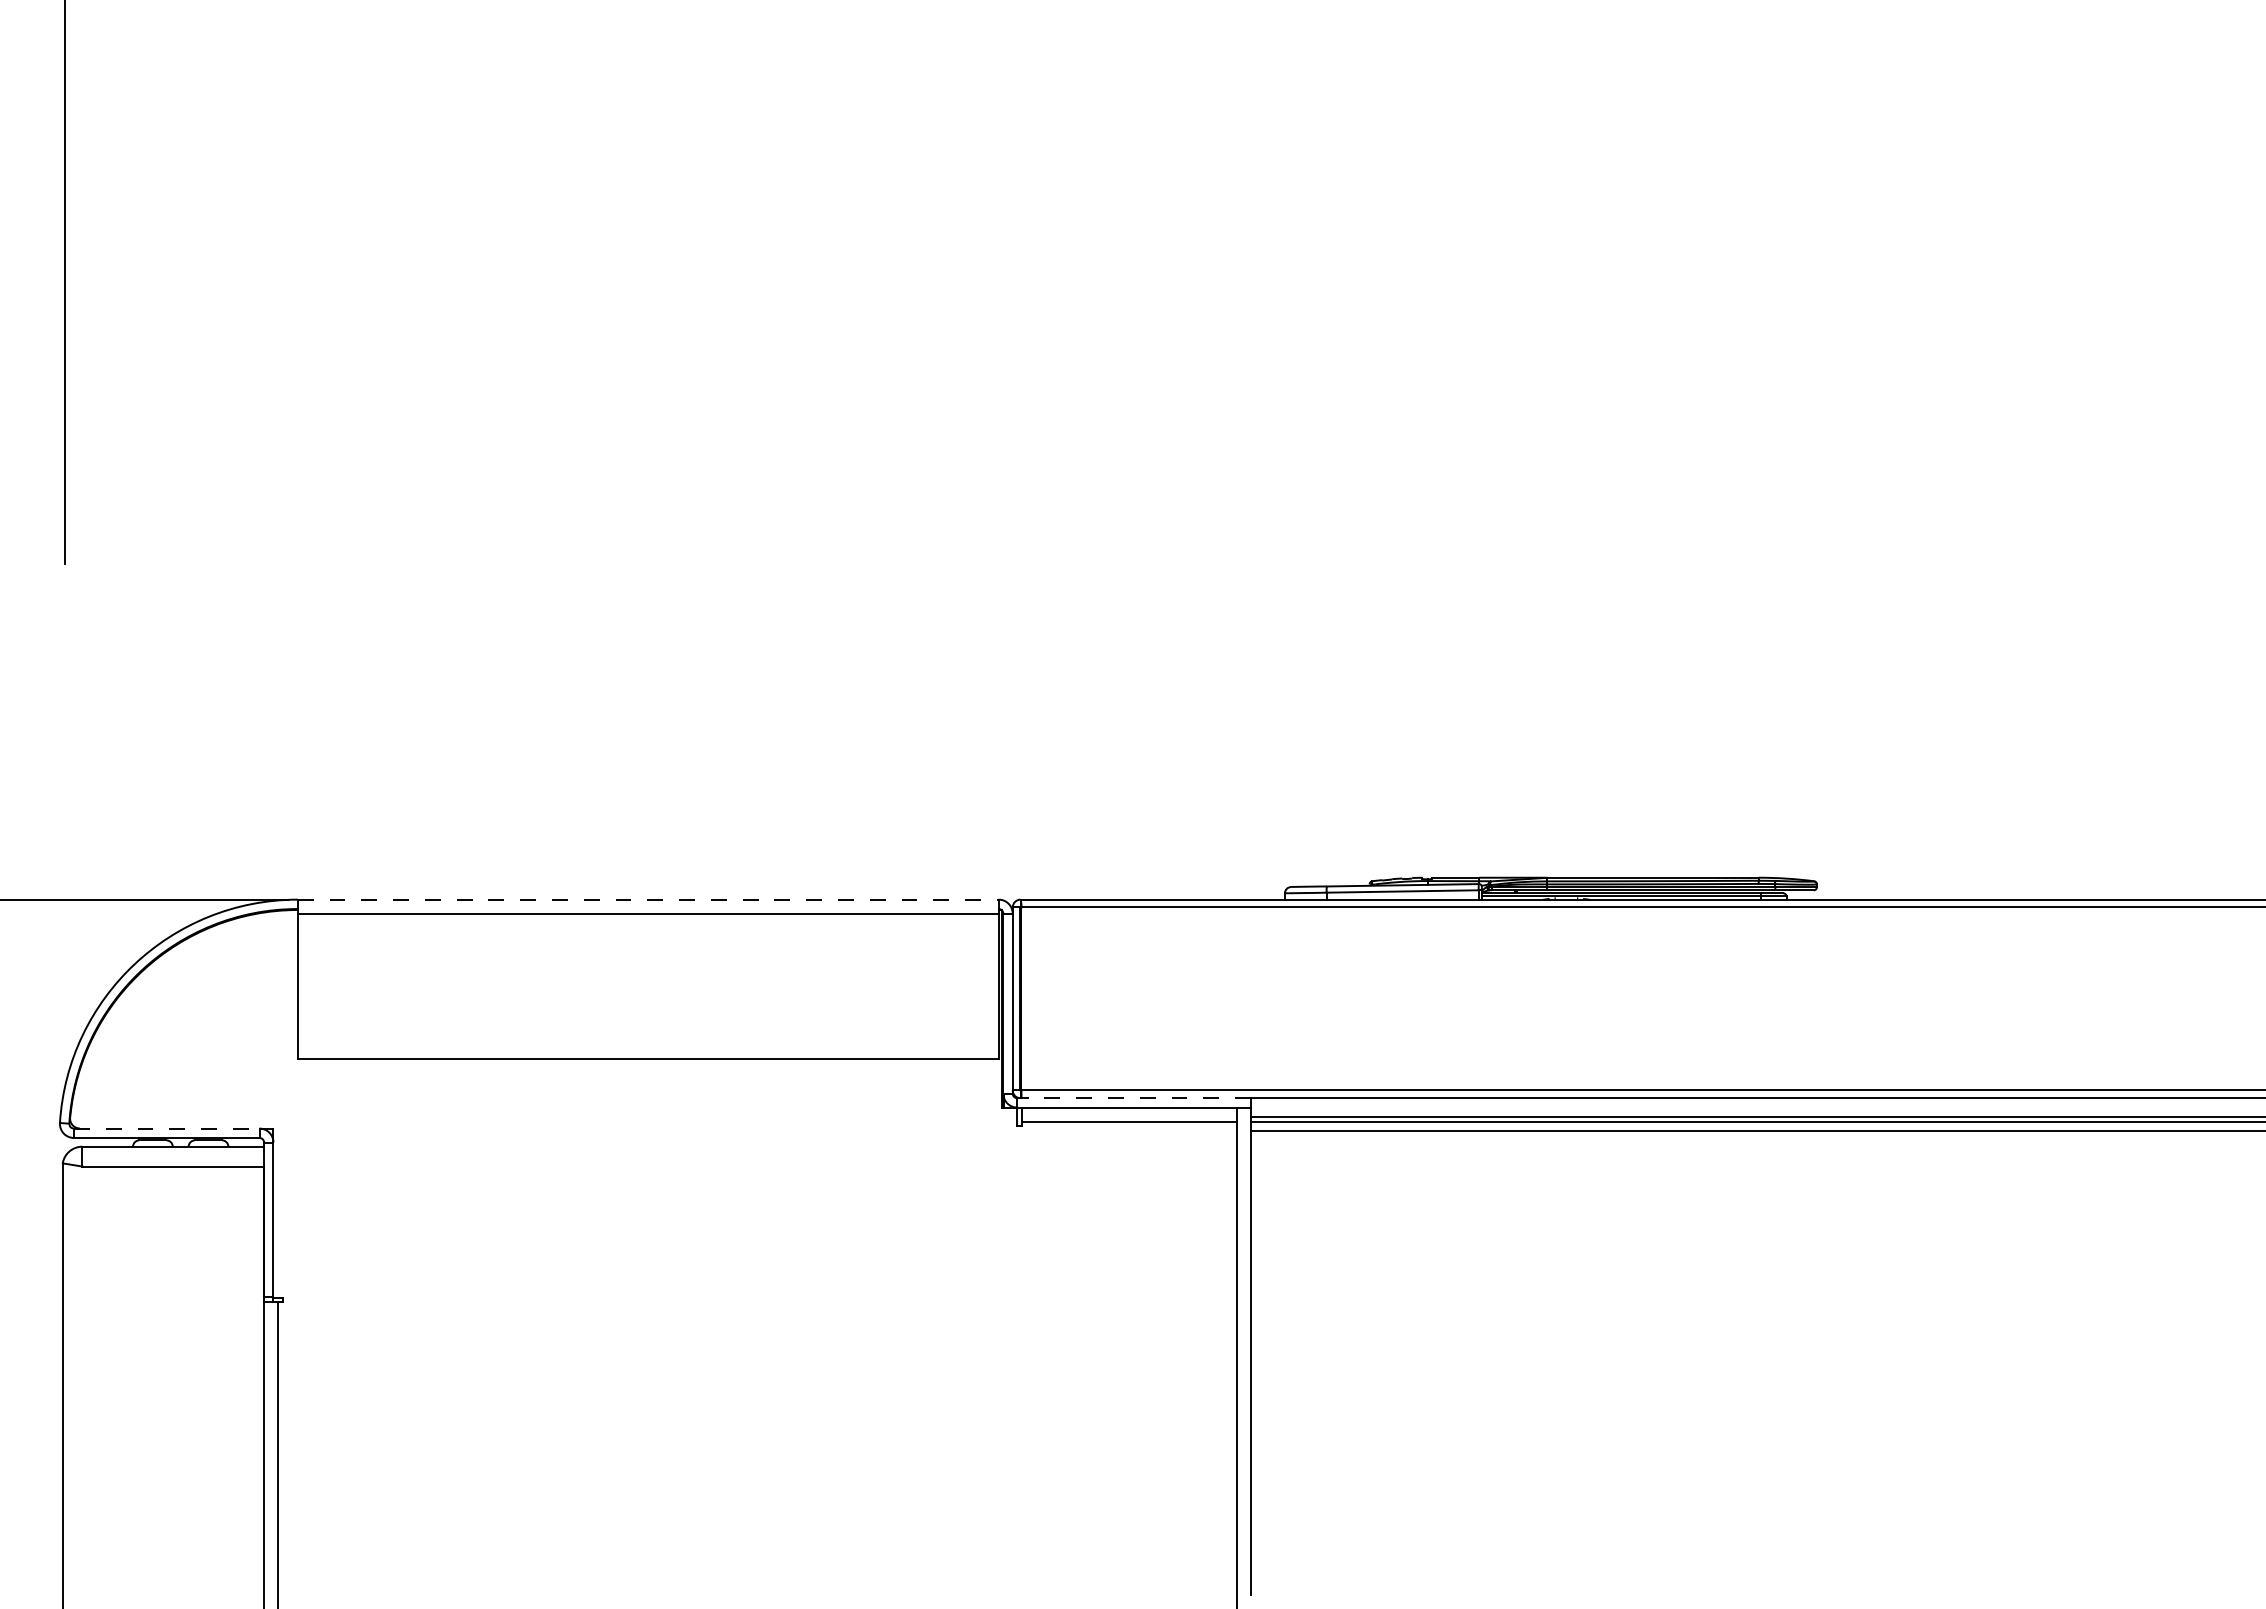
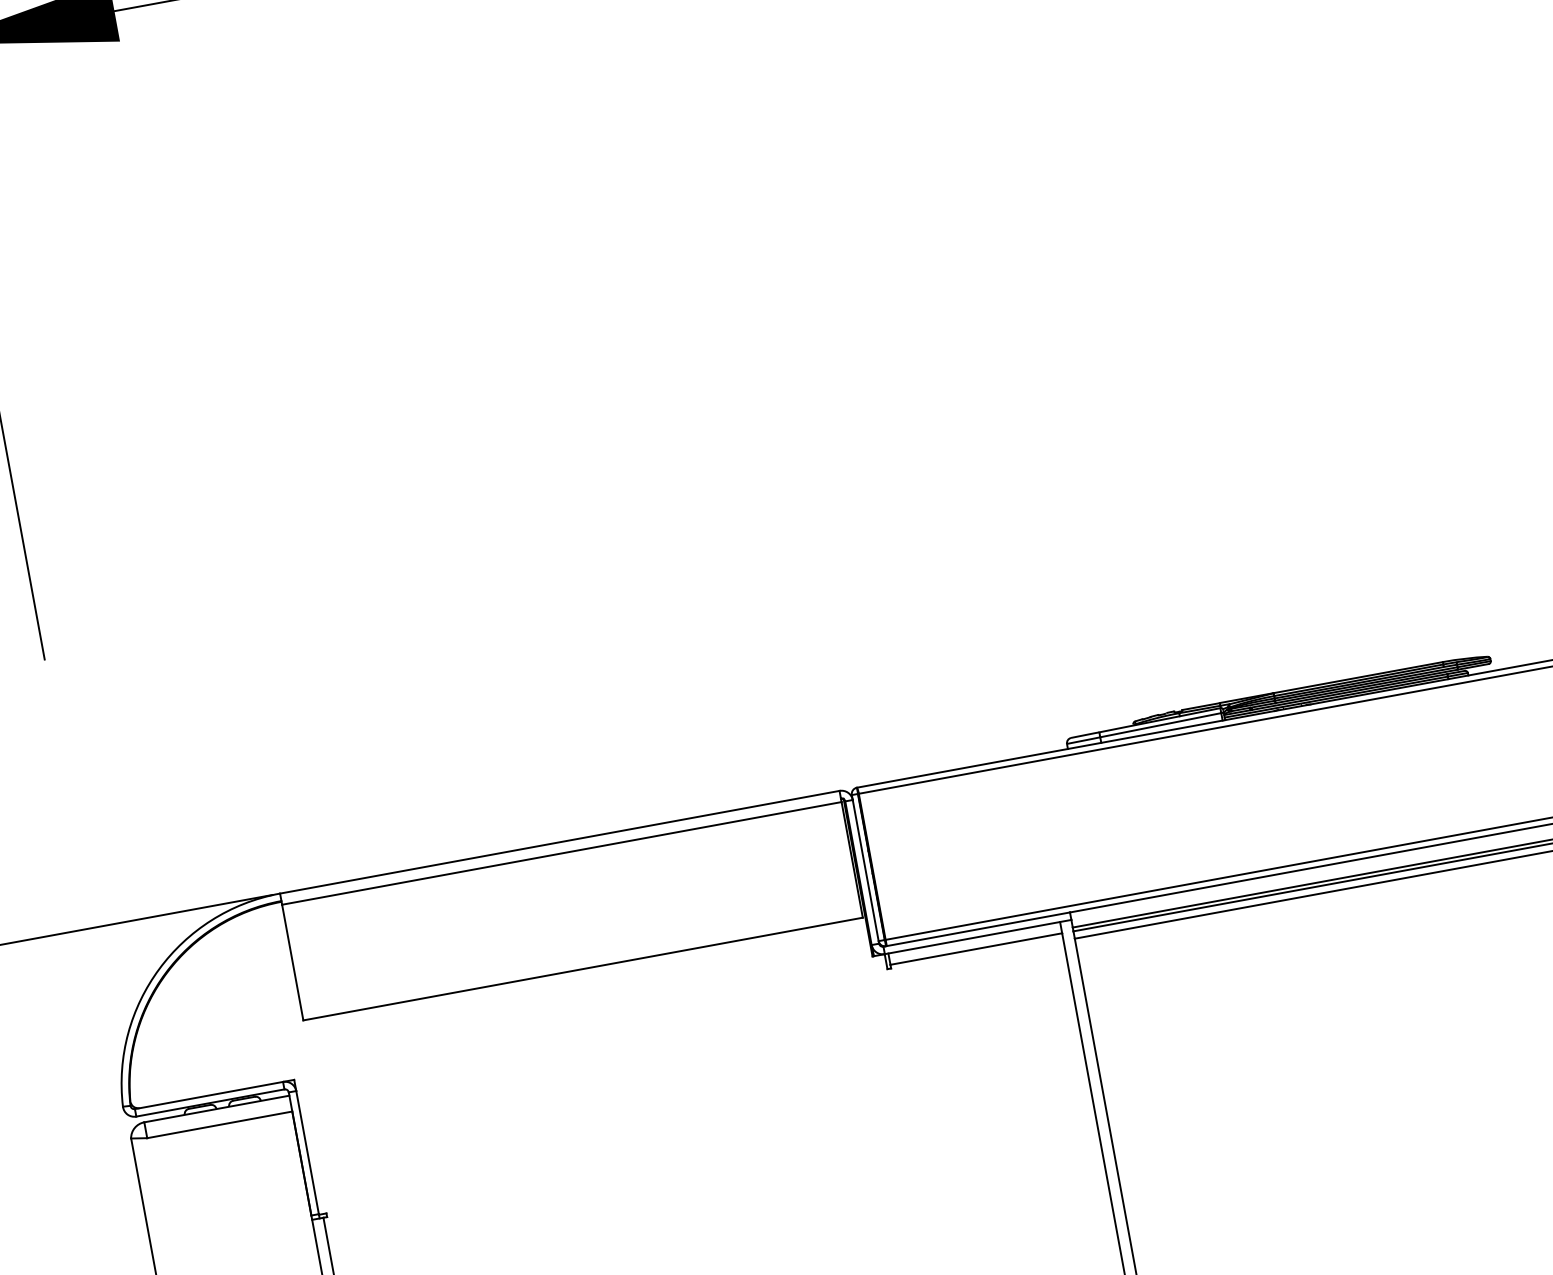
line: (648, 899) -> (559, 842), dashed -> solid
line: (1134, 1098) -> (977, 929), dashed -> solid
line: (166, 1128) -> (208, 1095), dashed -> solid

